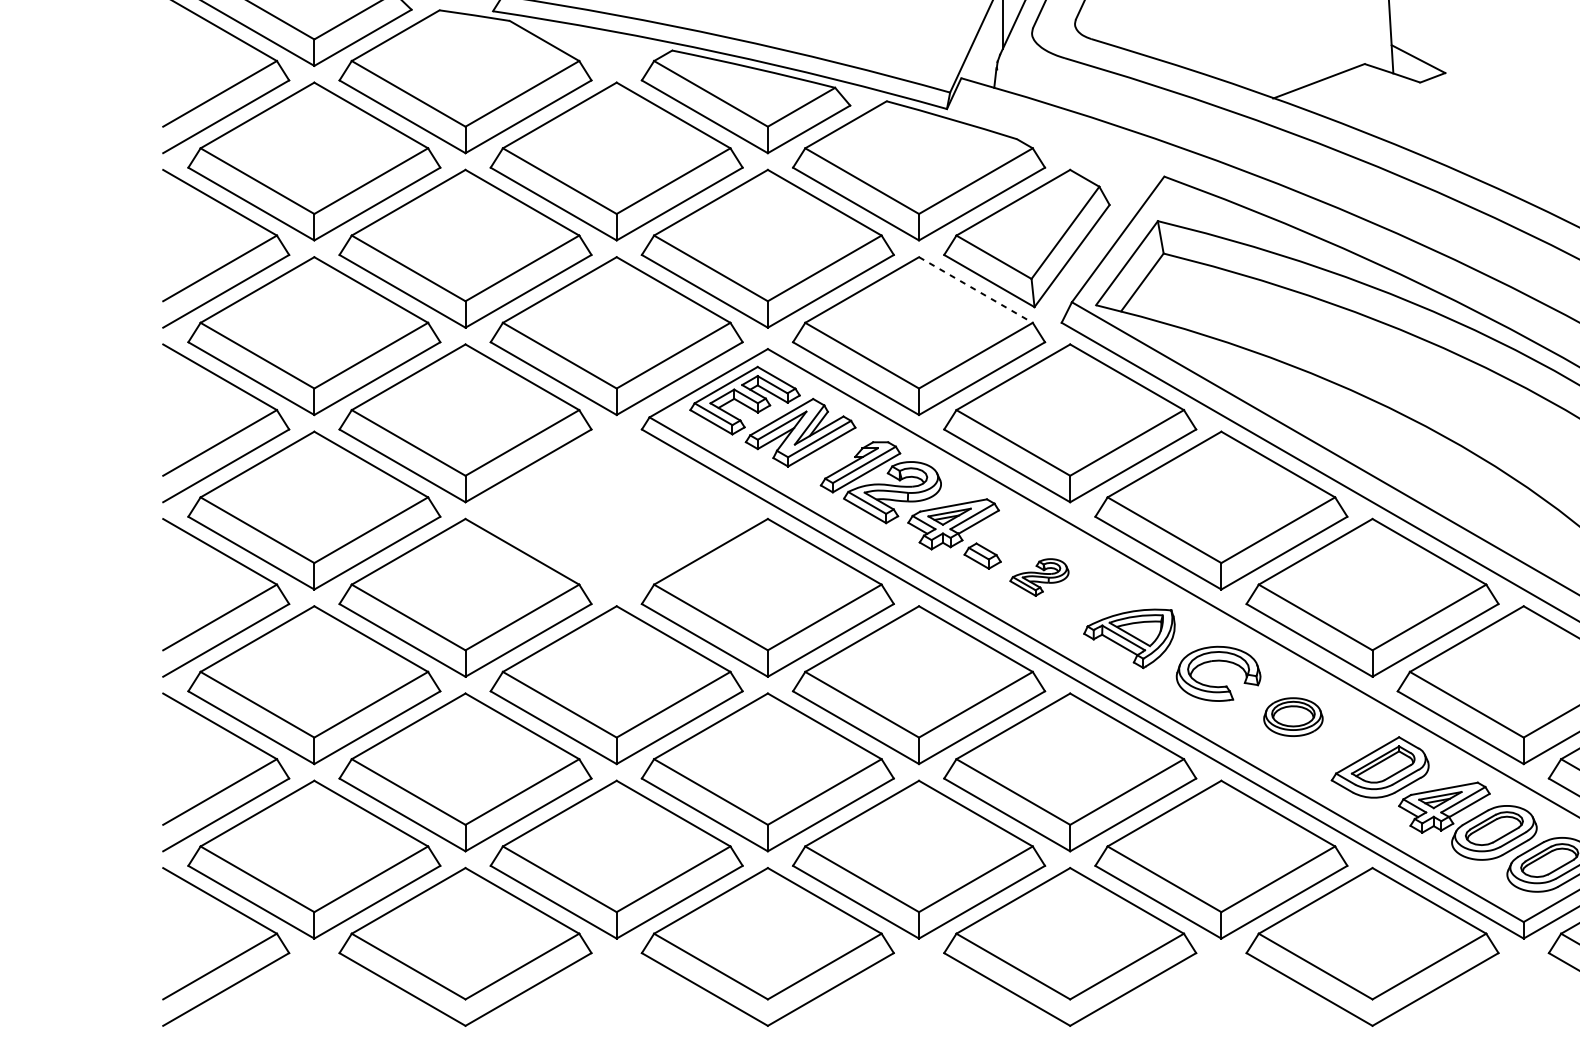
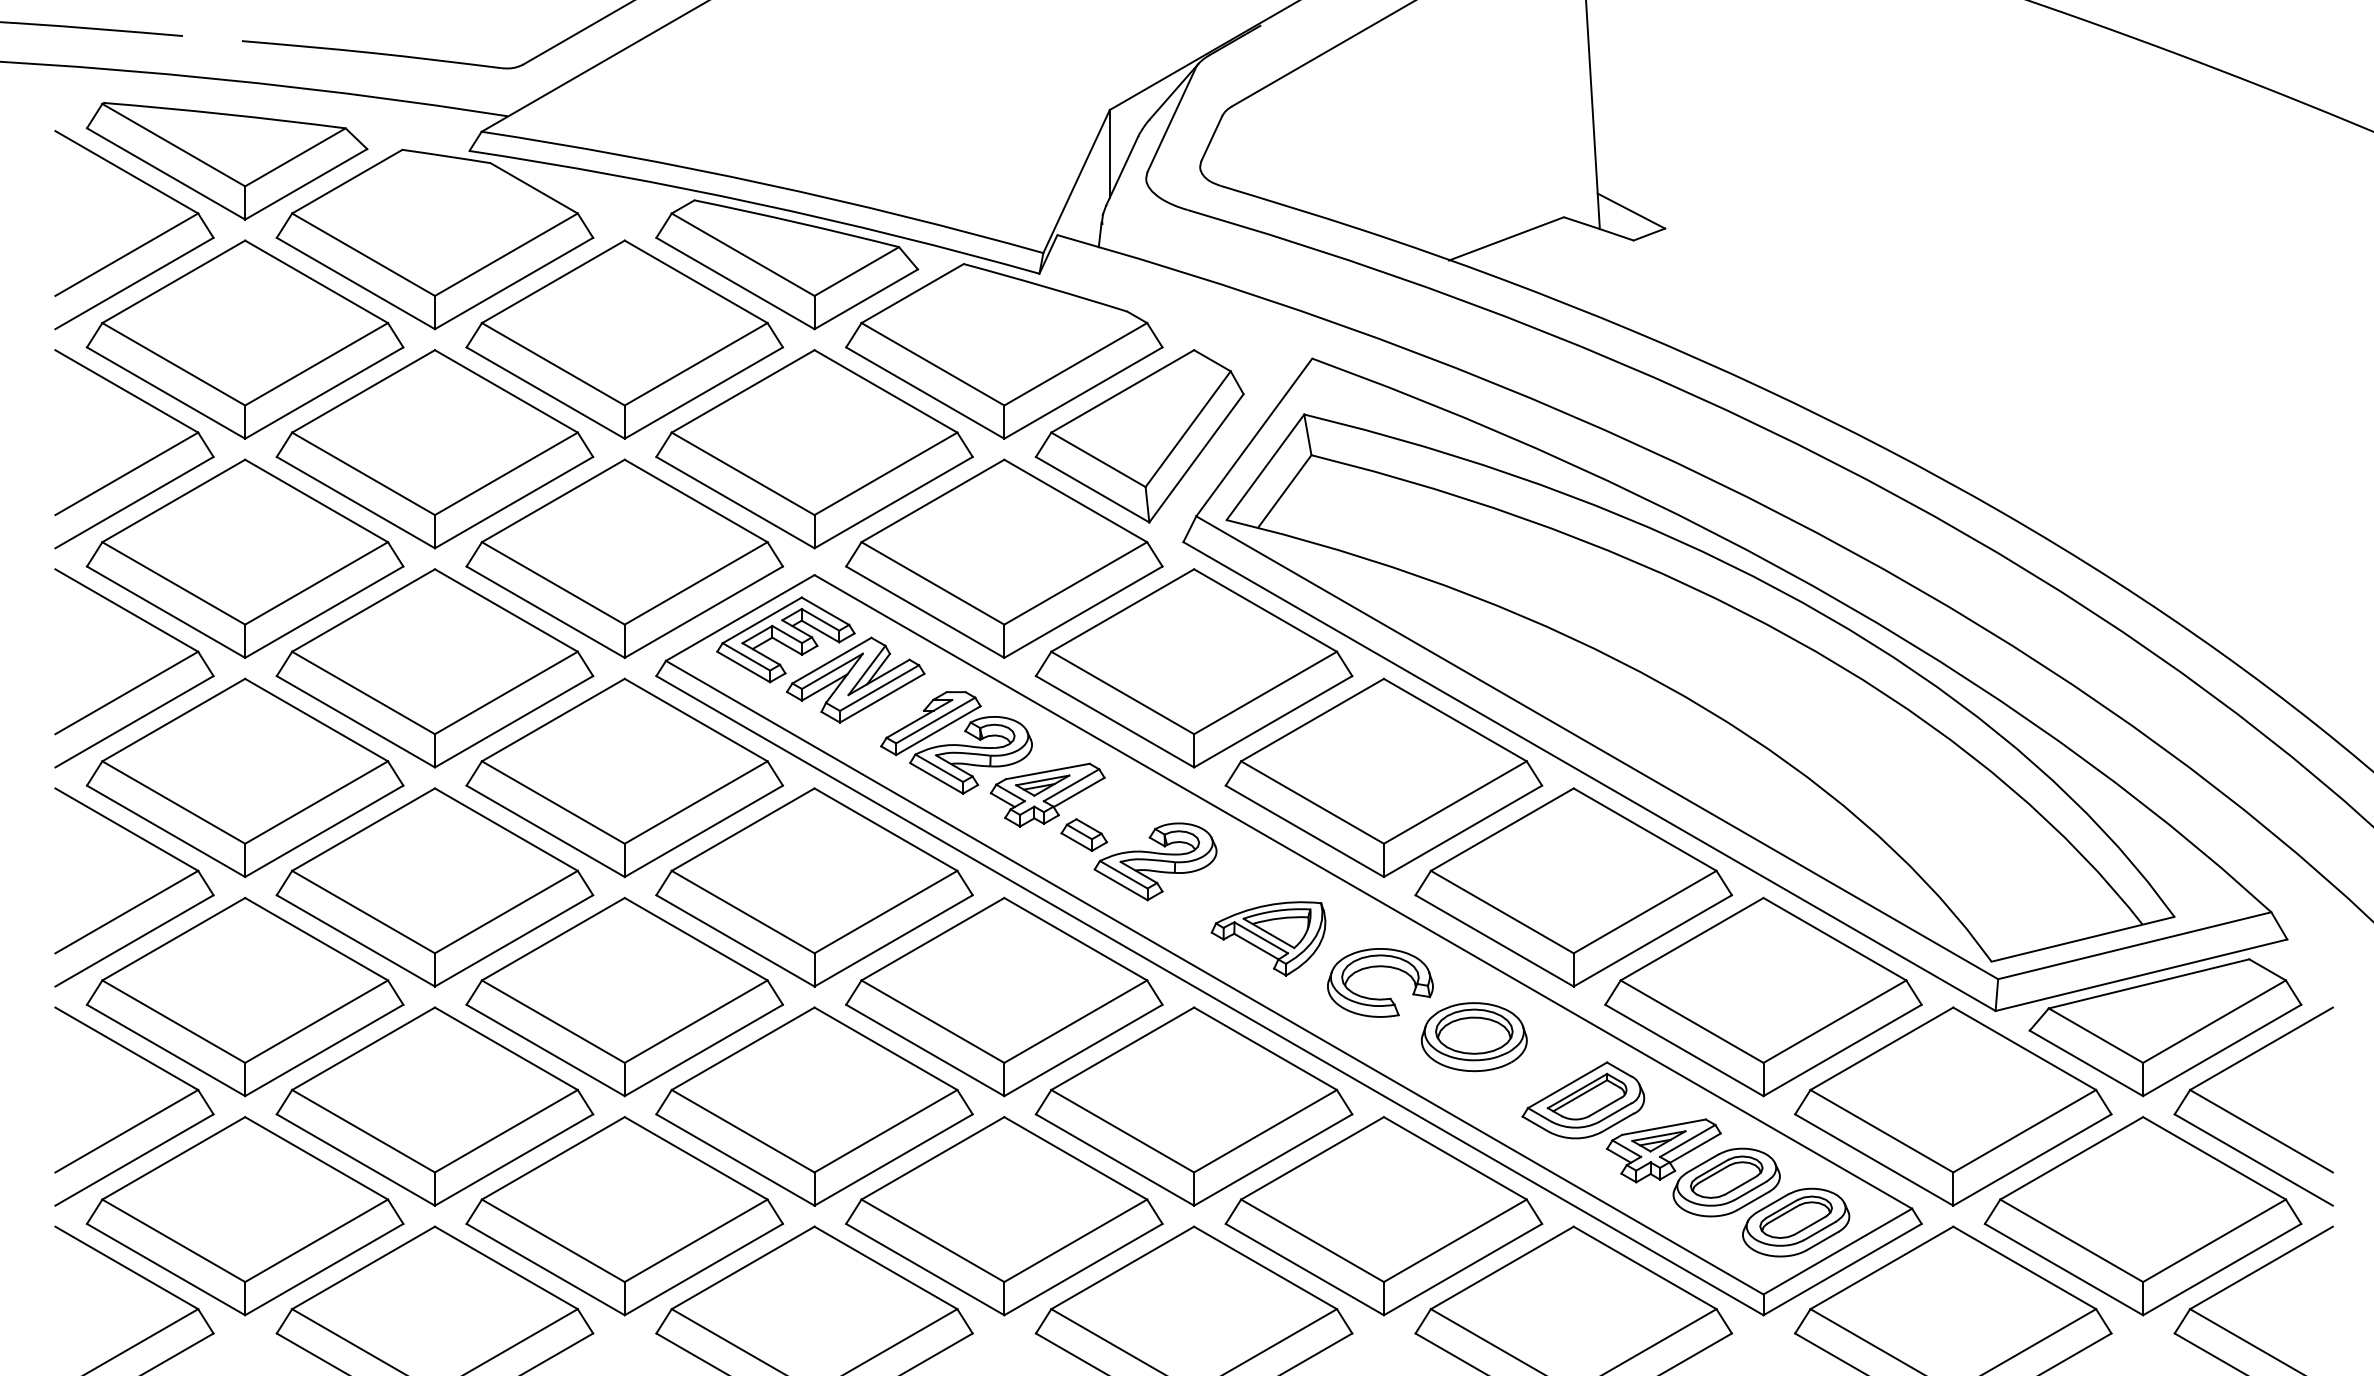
line: (976, 290) -> (1076, 501), dashed -> solid
part: (616, 510) -> (624, 777), added
part: (1039, 577) -> (1155, 861), size x1.67
part: (1293, 717) -> (1474, 1037), size x1.43

